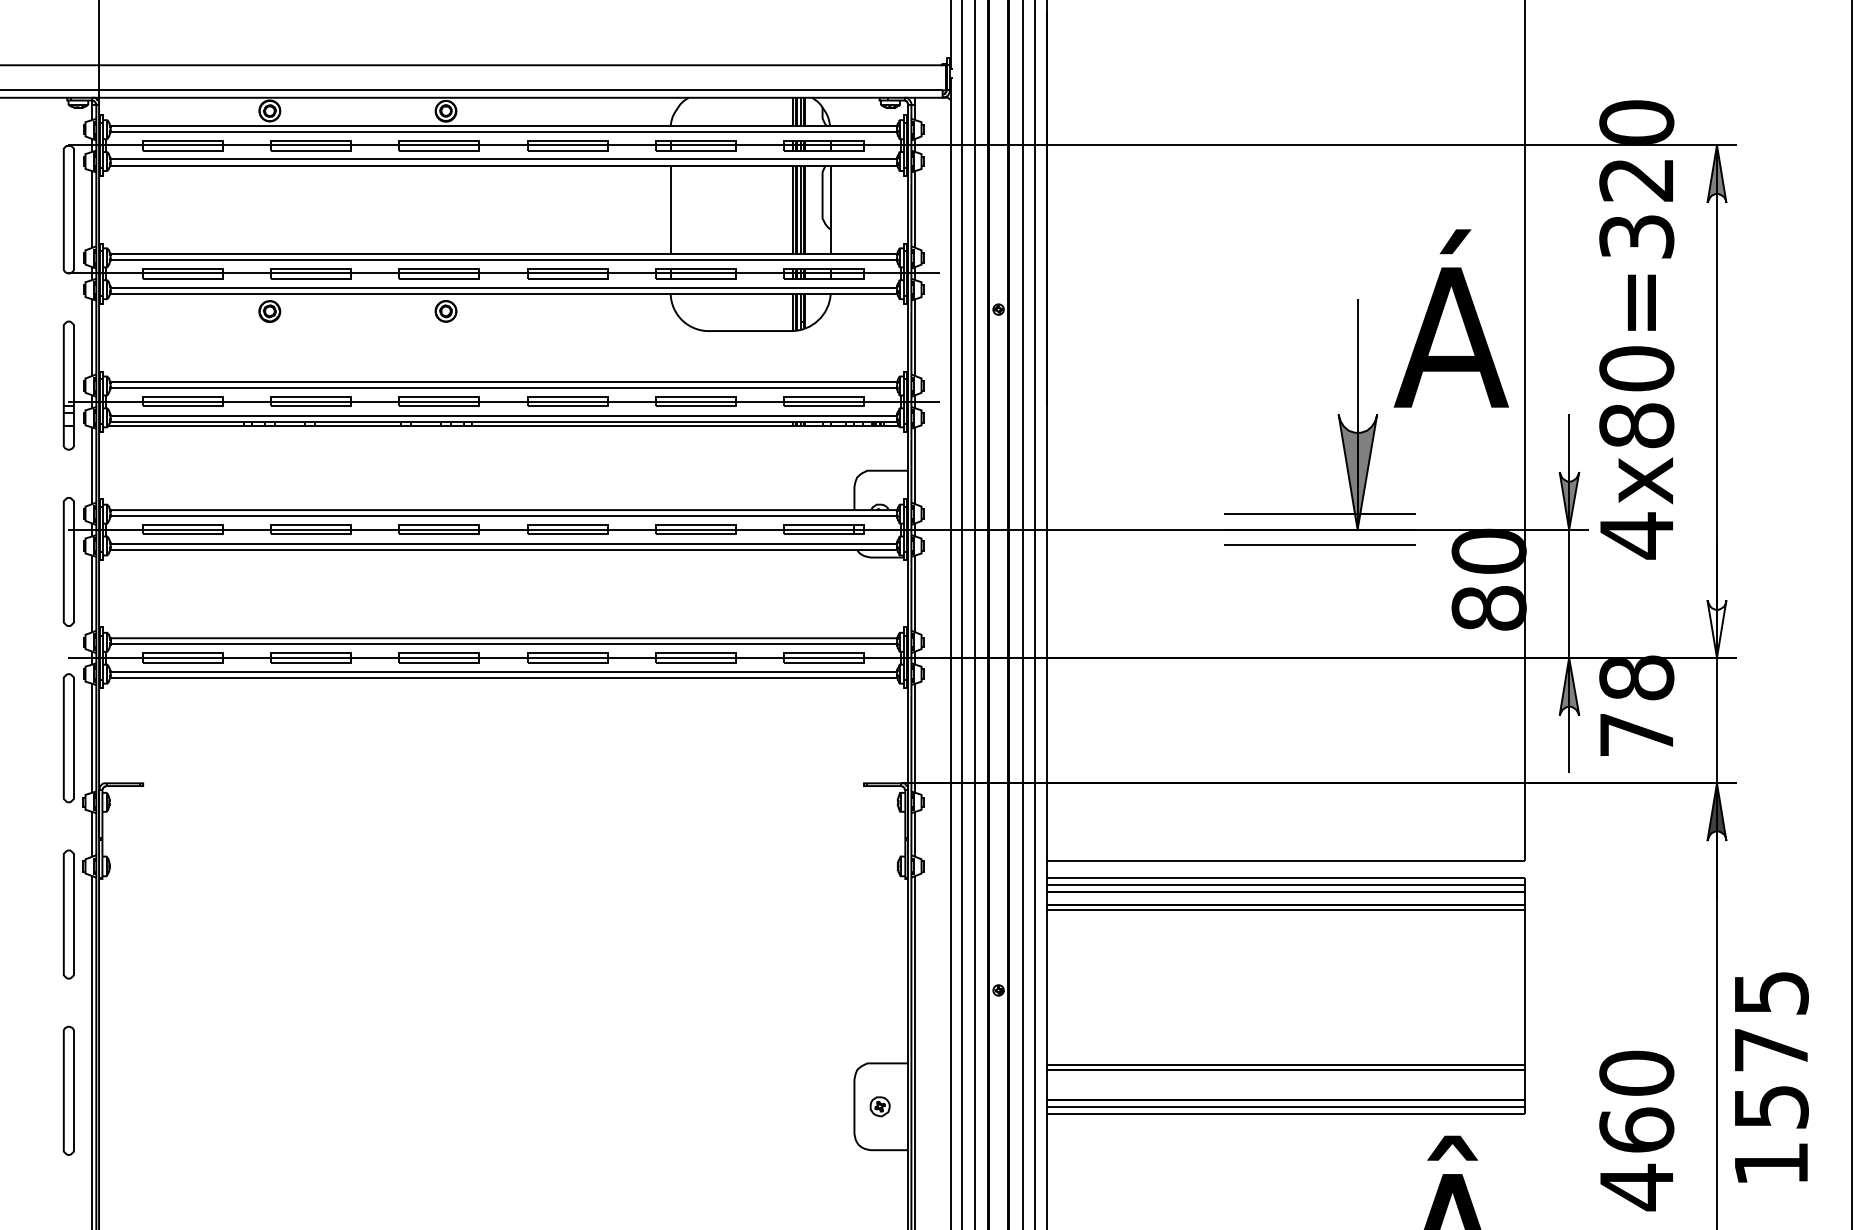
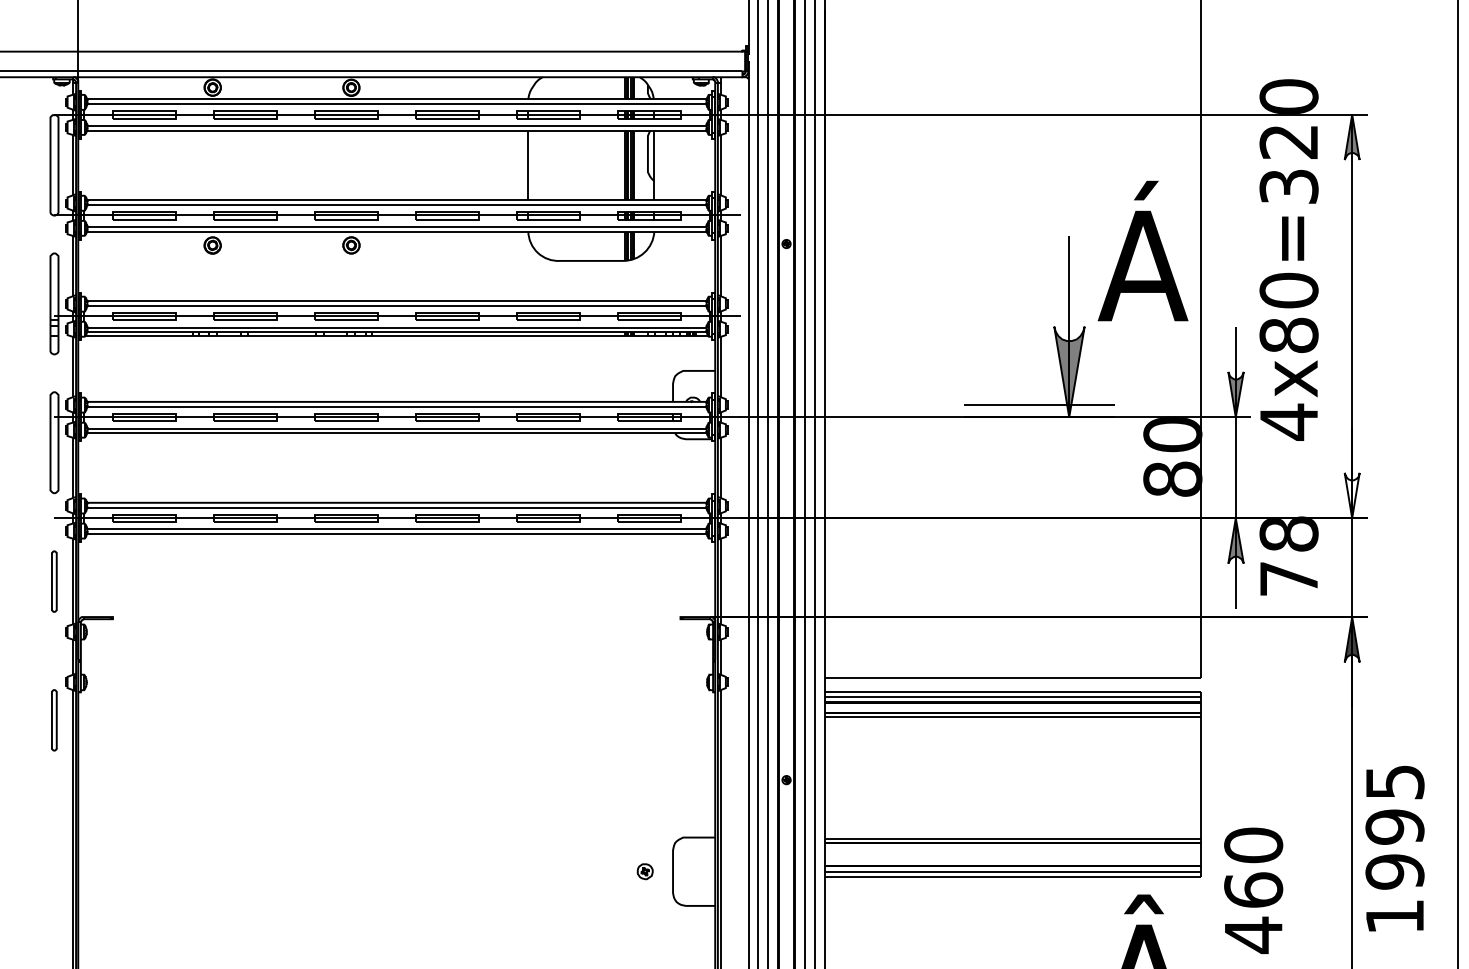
line: (1319, 544) -> (1039, 428), removed
part: (68, 738) -> (54, 581), size x0.6
part: (68, 914) -> (54, 720), size x0.6
text: (1770, 1078) -> (1394, 849), 1575 -> 1995
part: (68, 1090) -> (54, 858), removed
part: (879, 1106) -> (644, 871), moved
text: (1636, 1130) -> (1253, 890), moved

